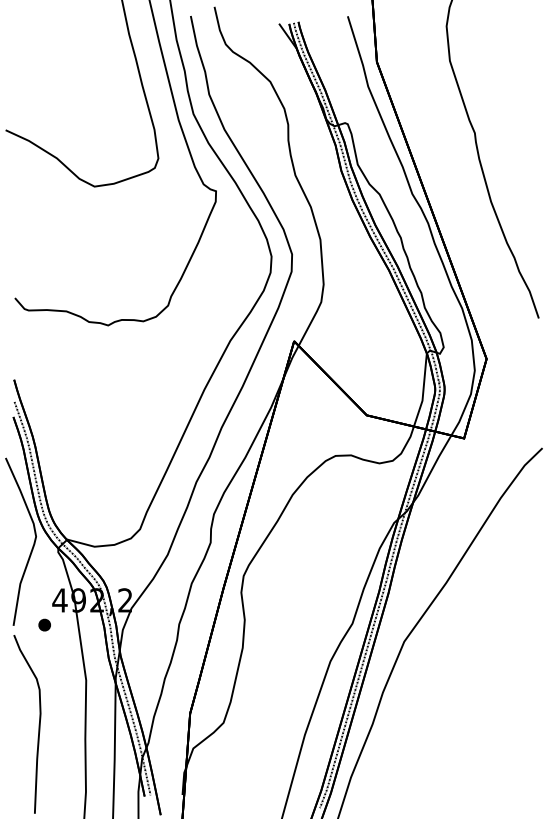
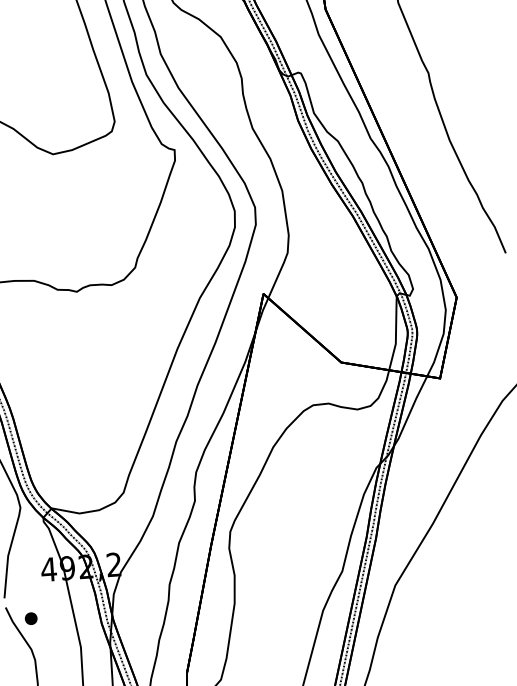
part: (44, 624) -> (30, 618), moved

